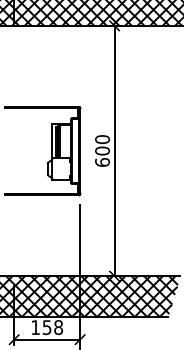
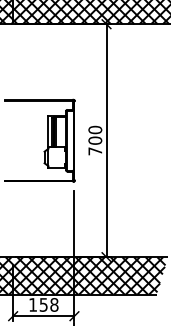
text: (102, 162) -> (95, 151), 600 -> 700

